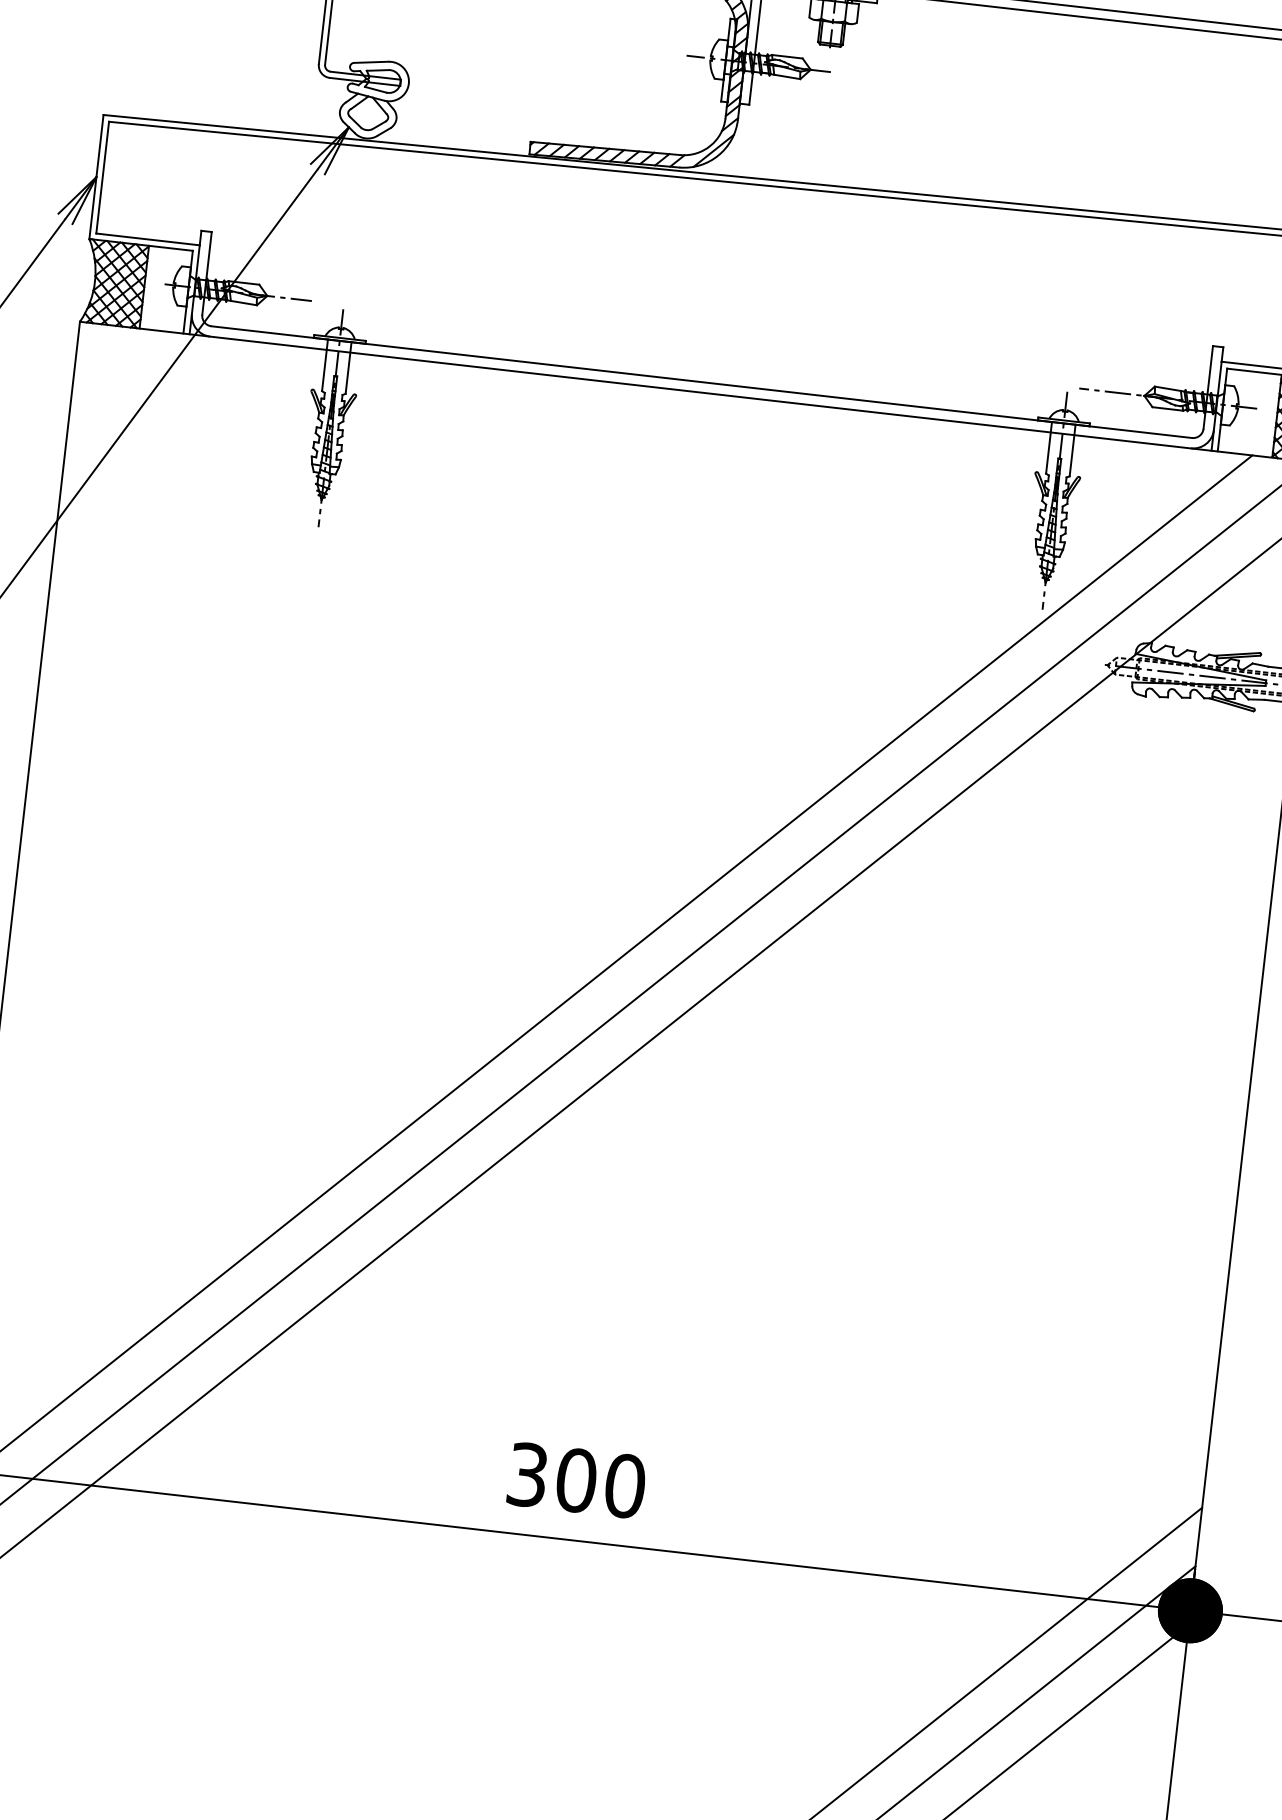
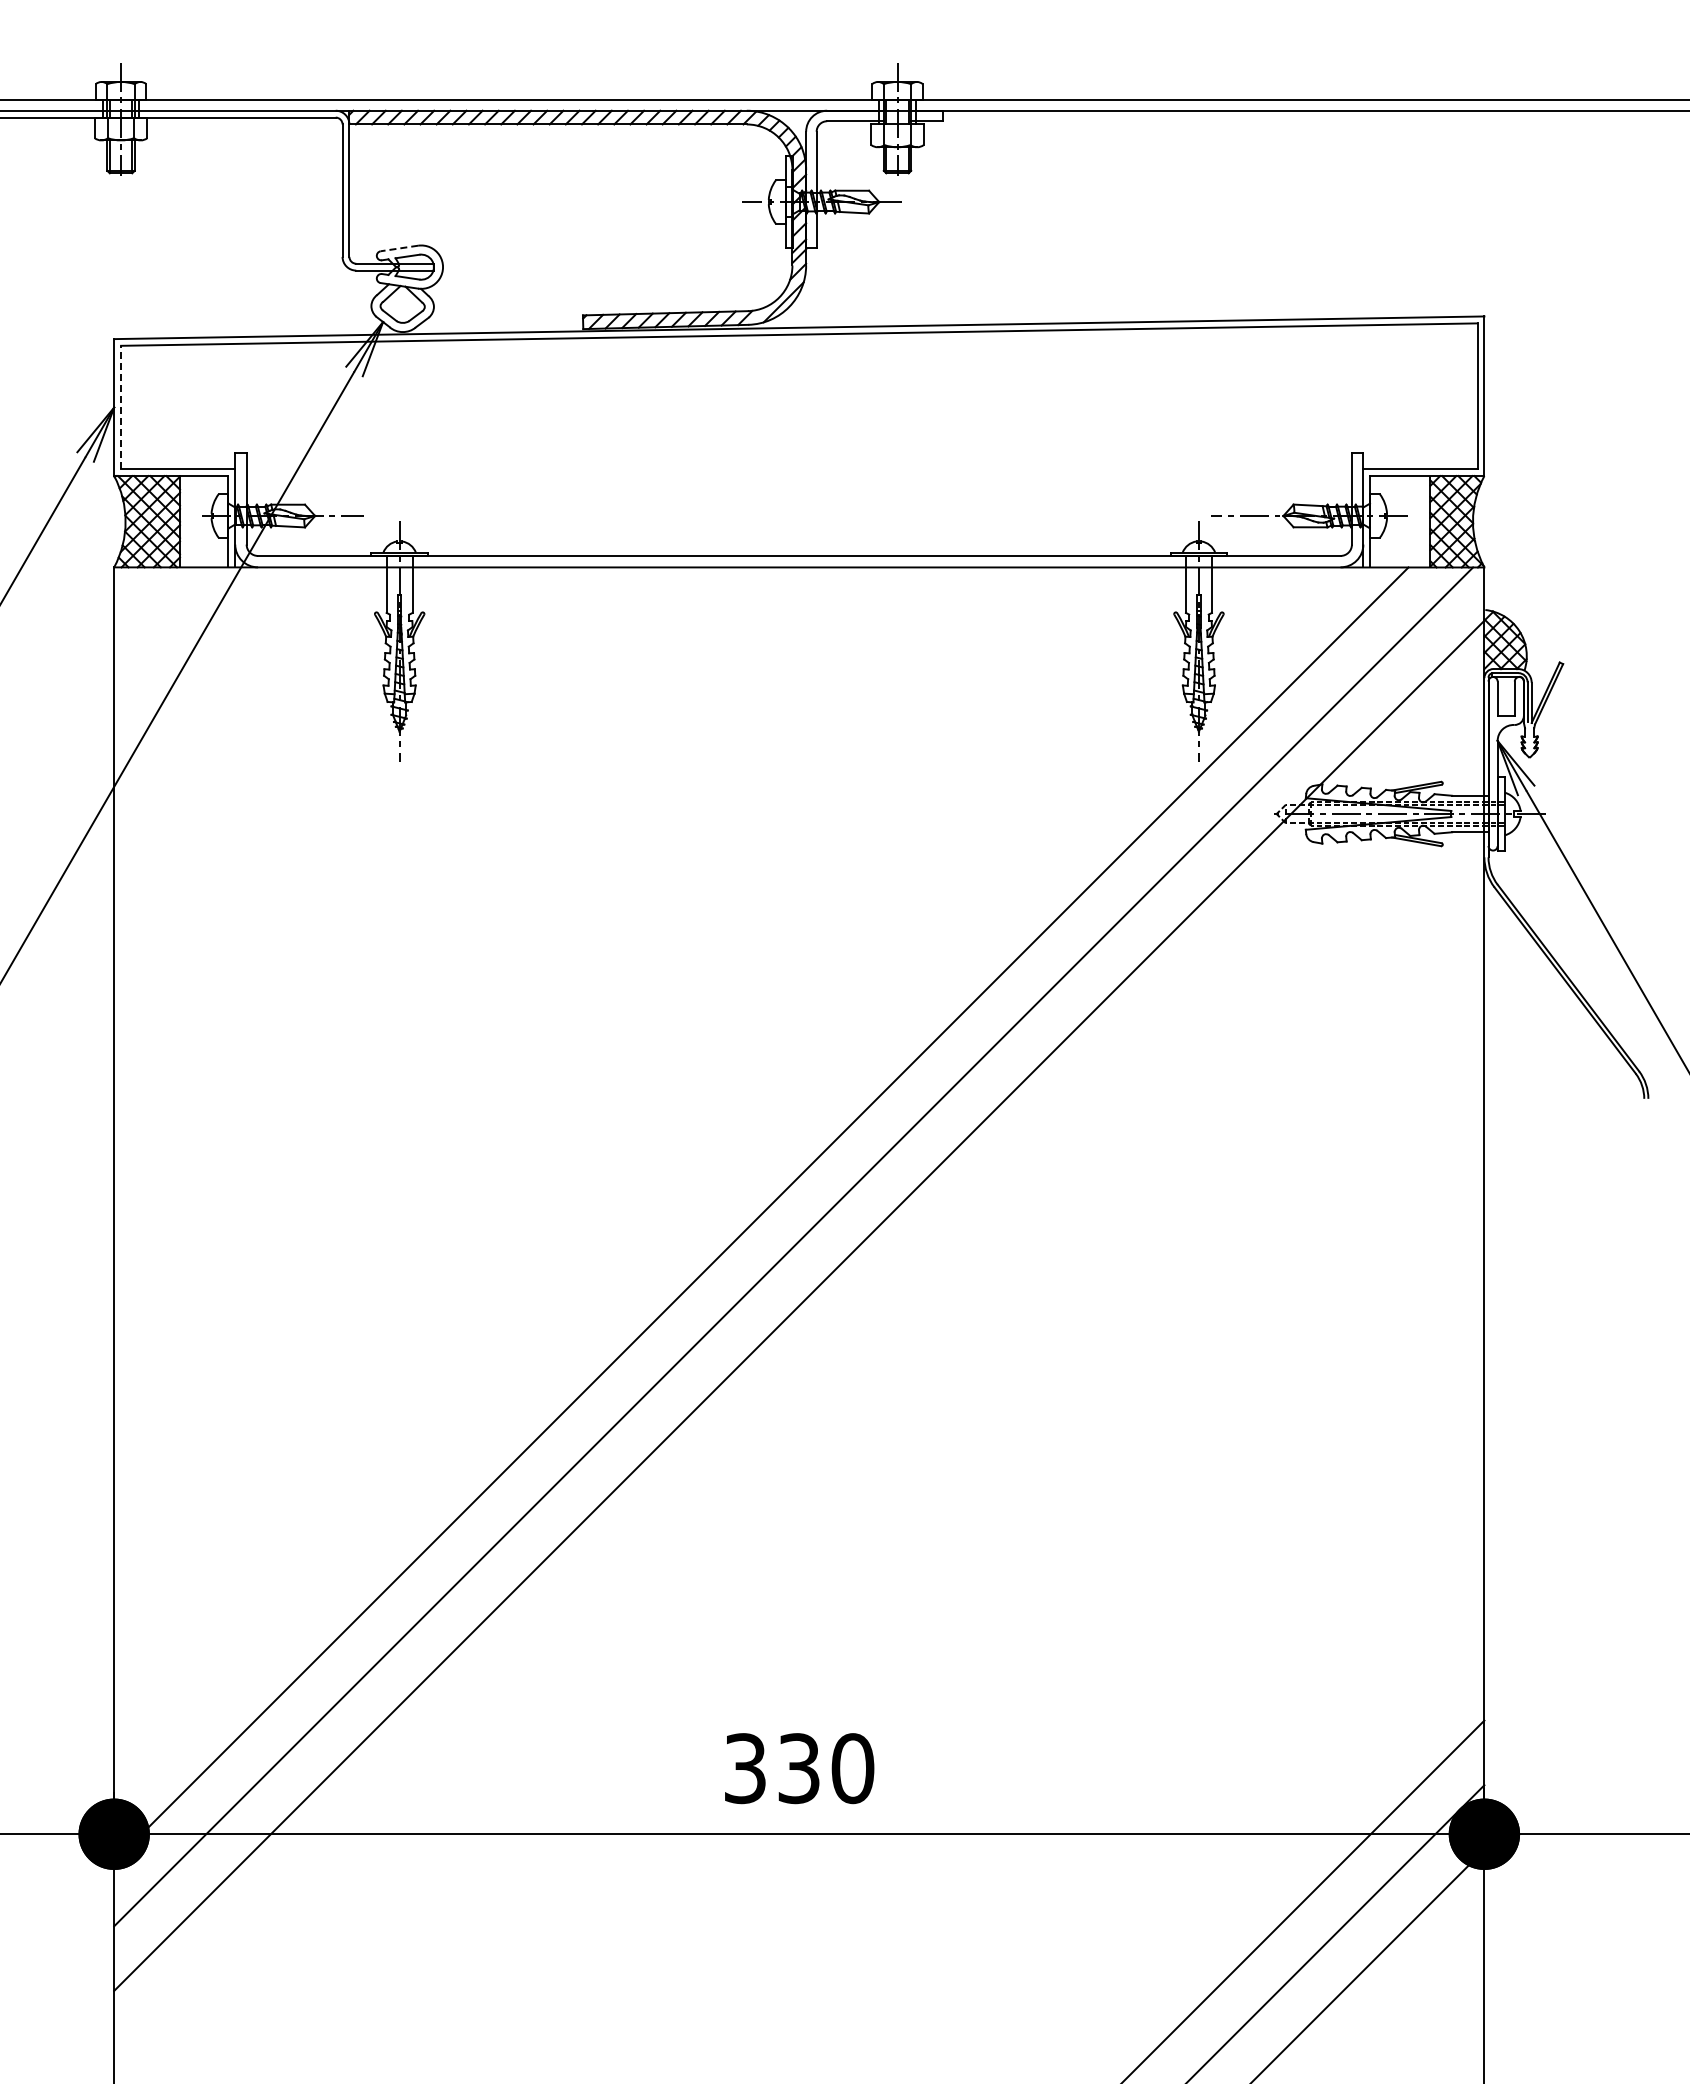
line: (371, 62) -> (399, 248), solid -> dashed
line: (103, 177) -> (121, 407), solid -> dashed
text: (576, 1480) -> (799, 1768), 300 -> 330

